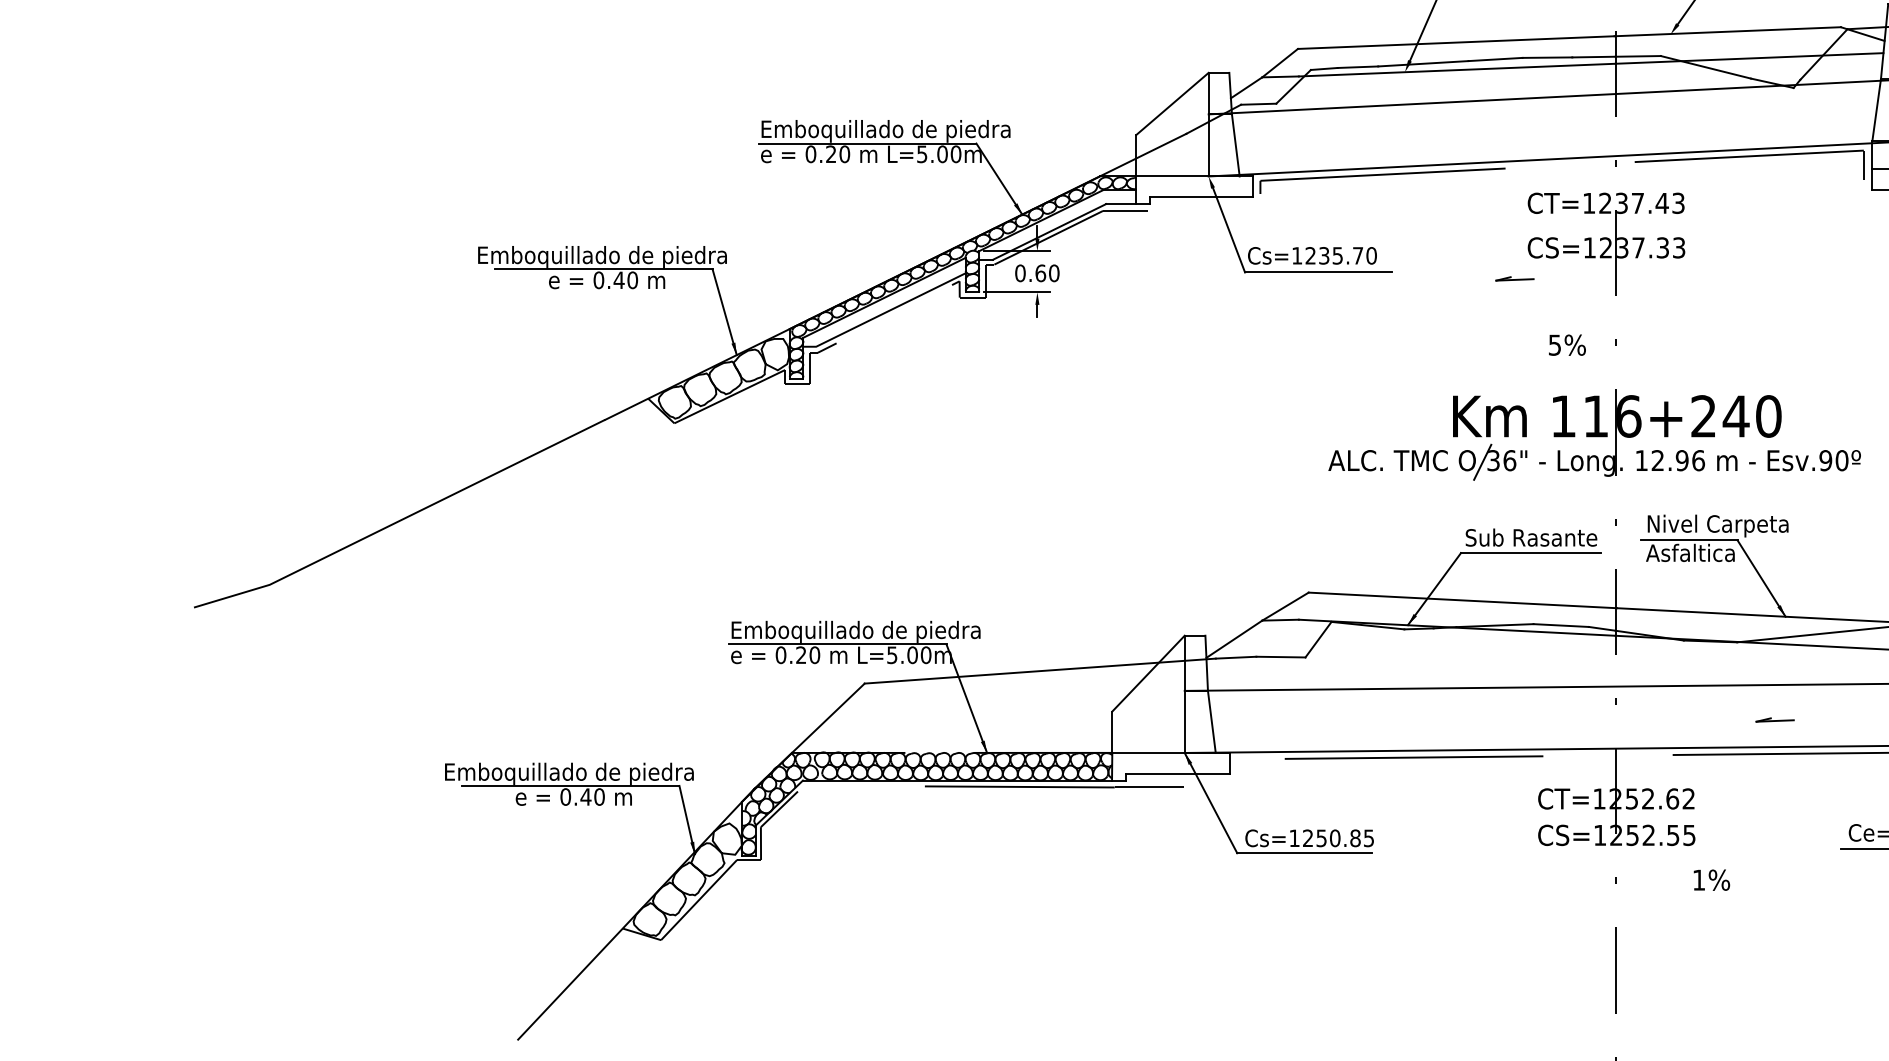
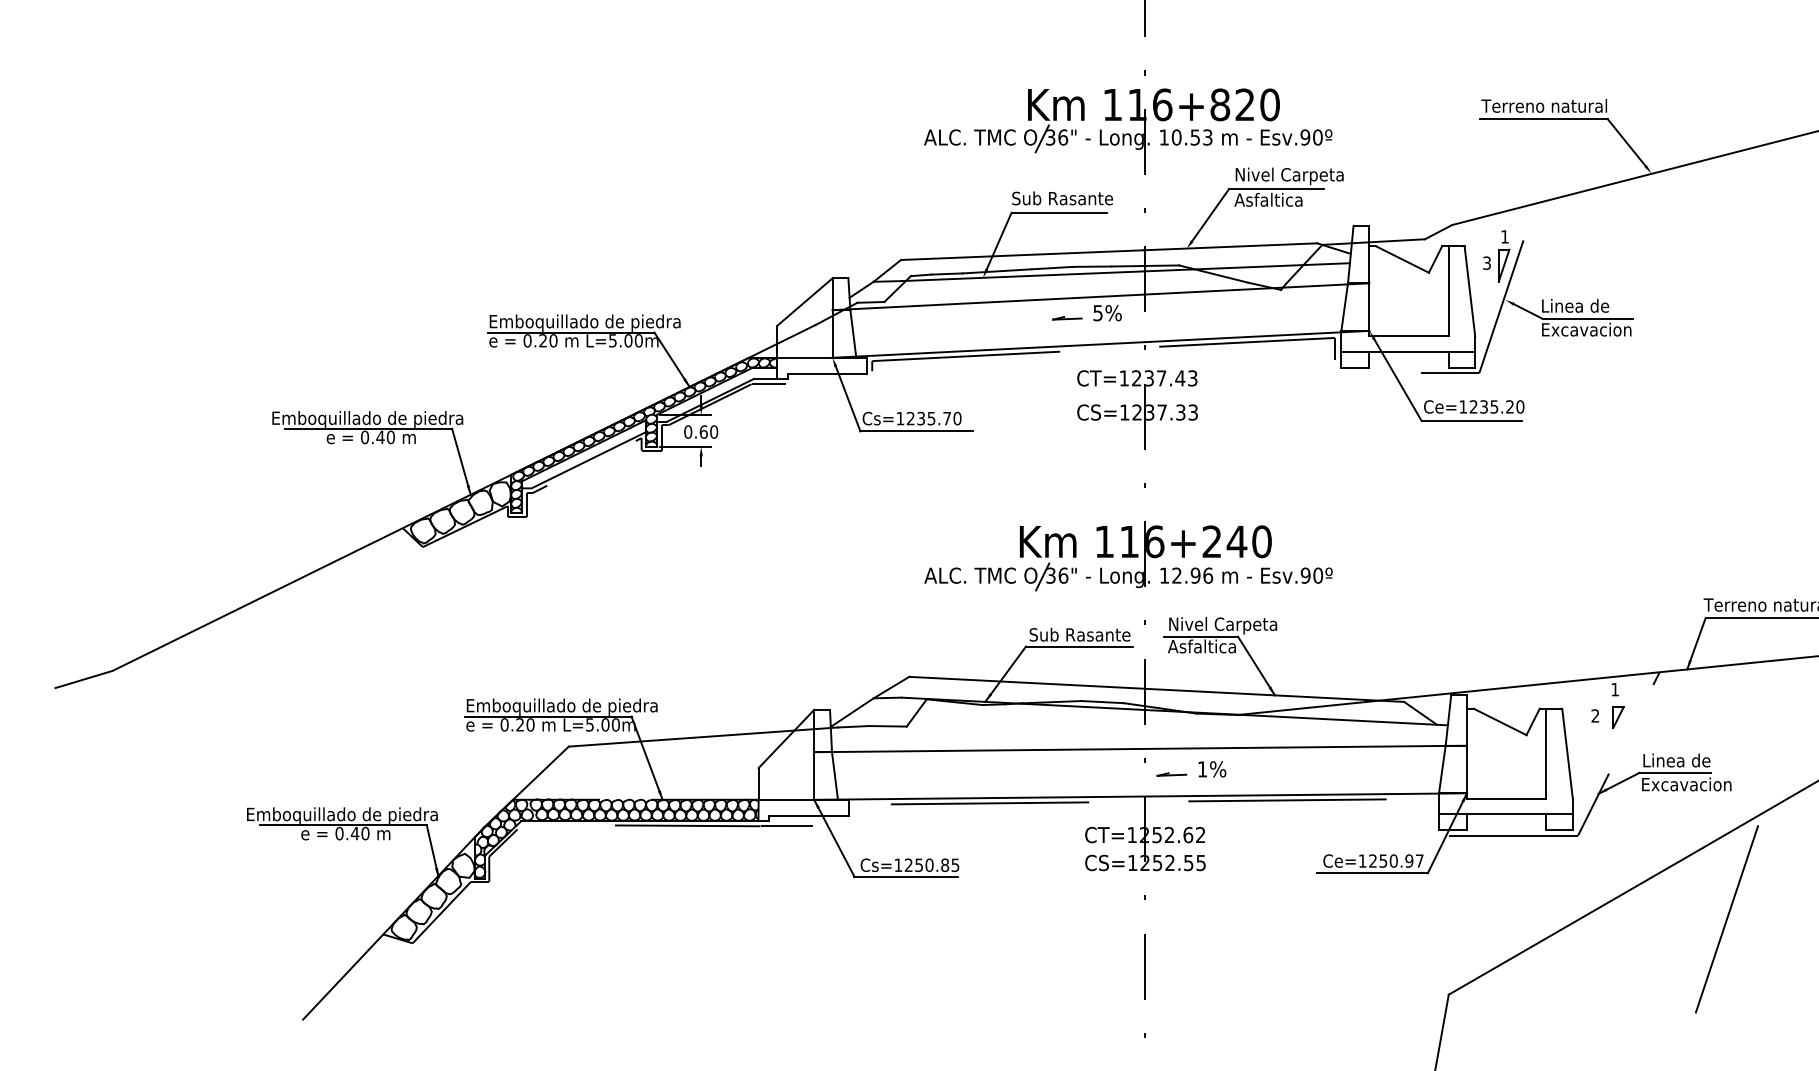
line: (1515, 279) -> (1067, 318), moved
text: (1567, 345) -> (1107, 313), moved
part: (1774, 719) -> (1171, 774), moved
text: (1712, 880) -> (1212, 769), moved

